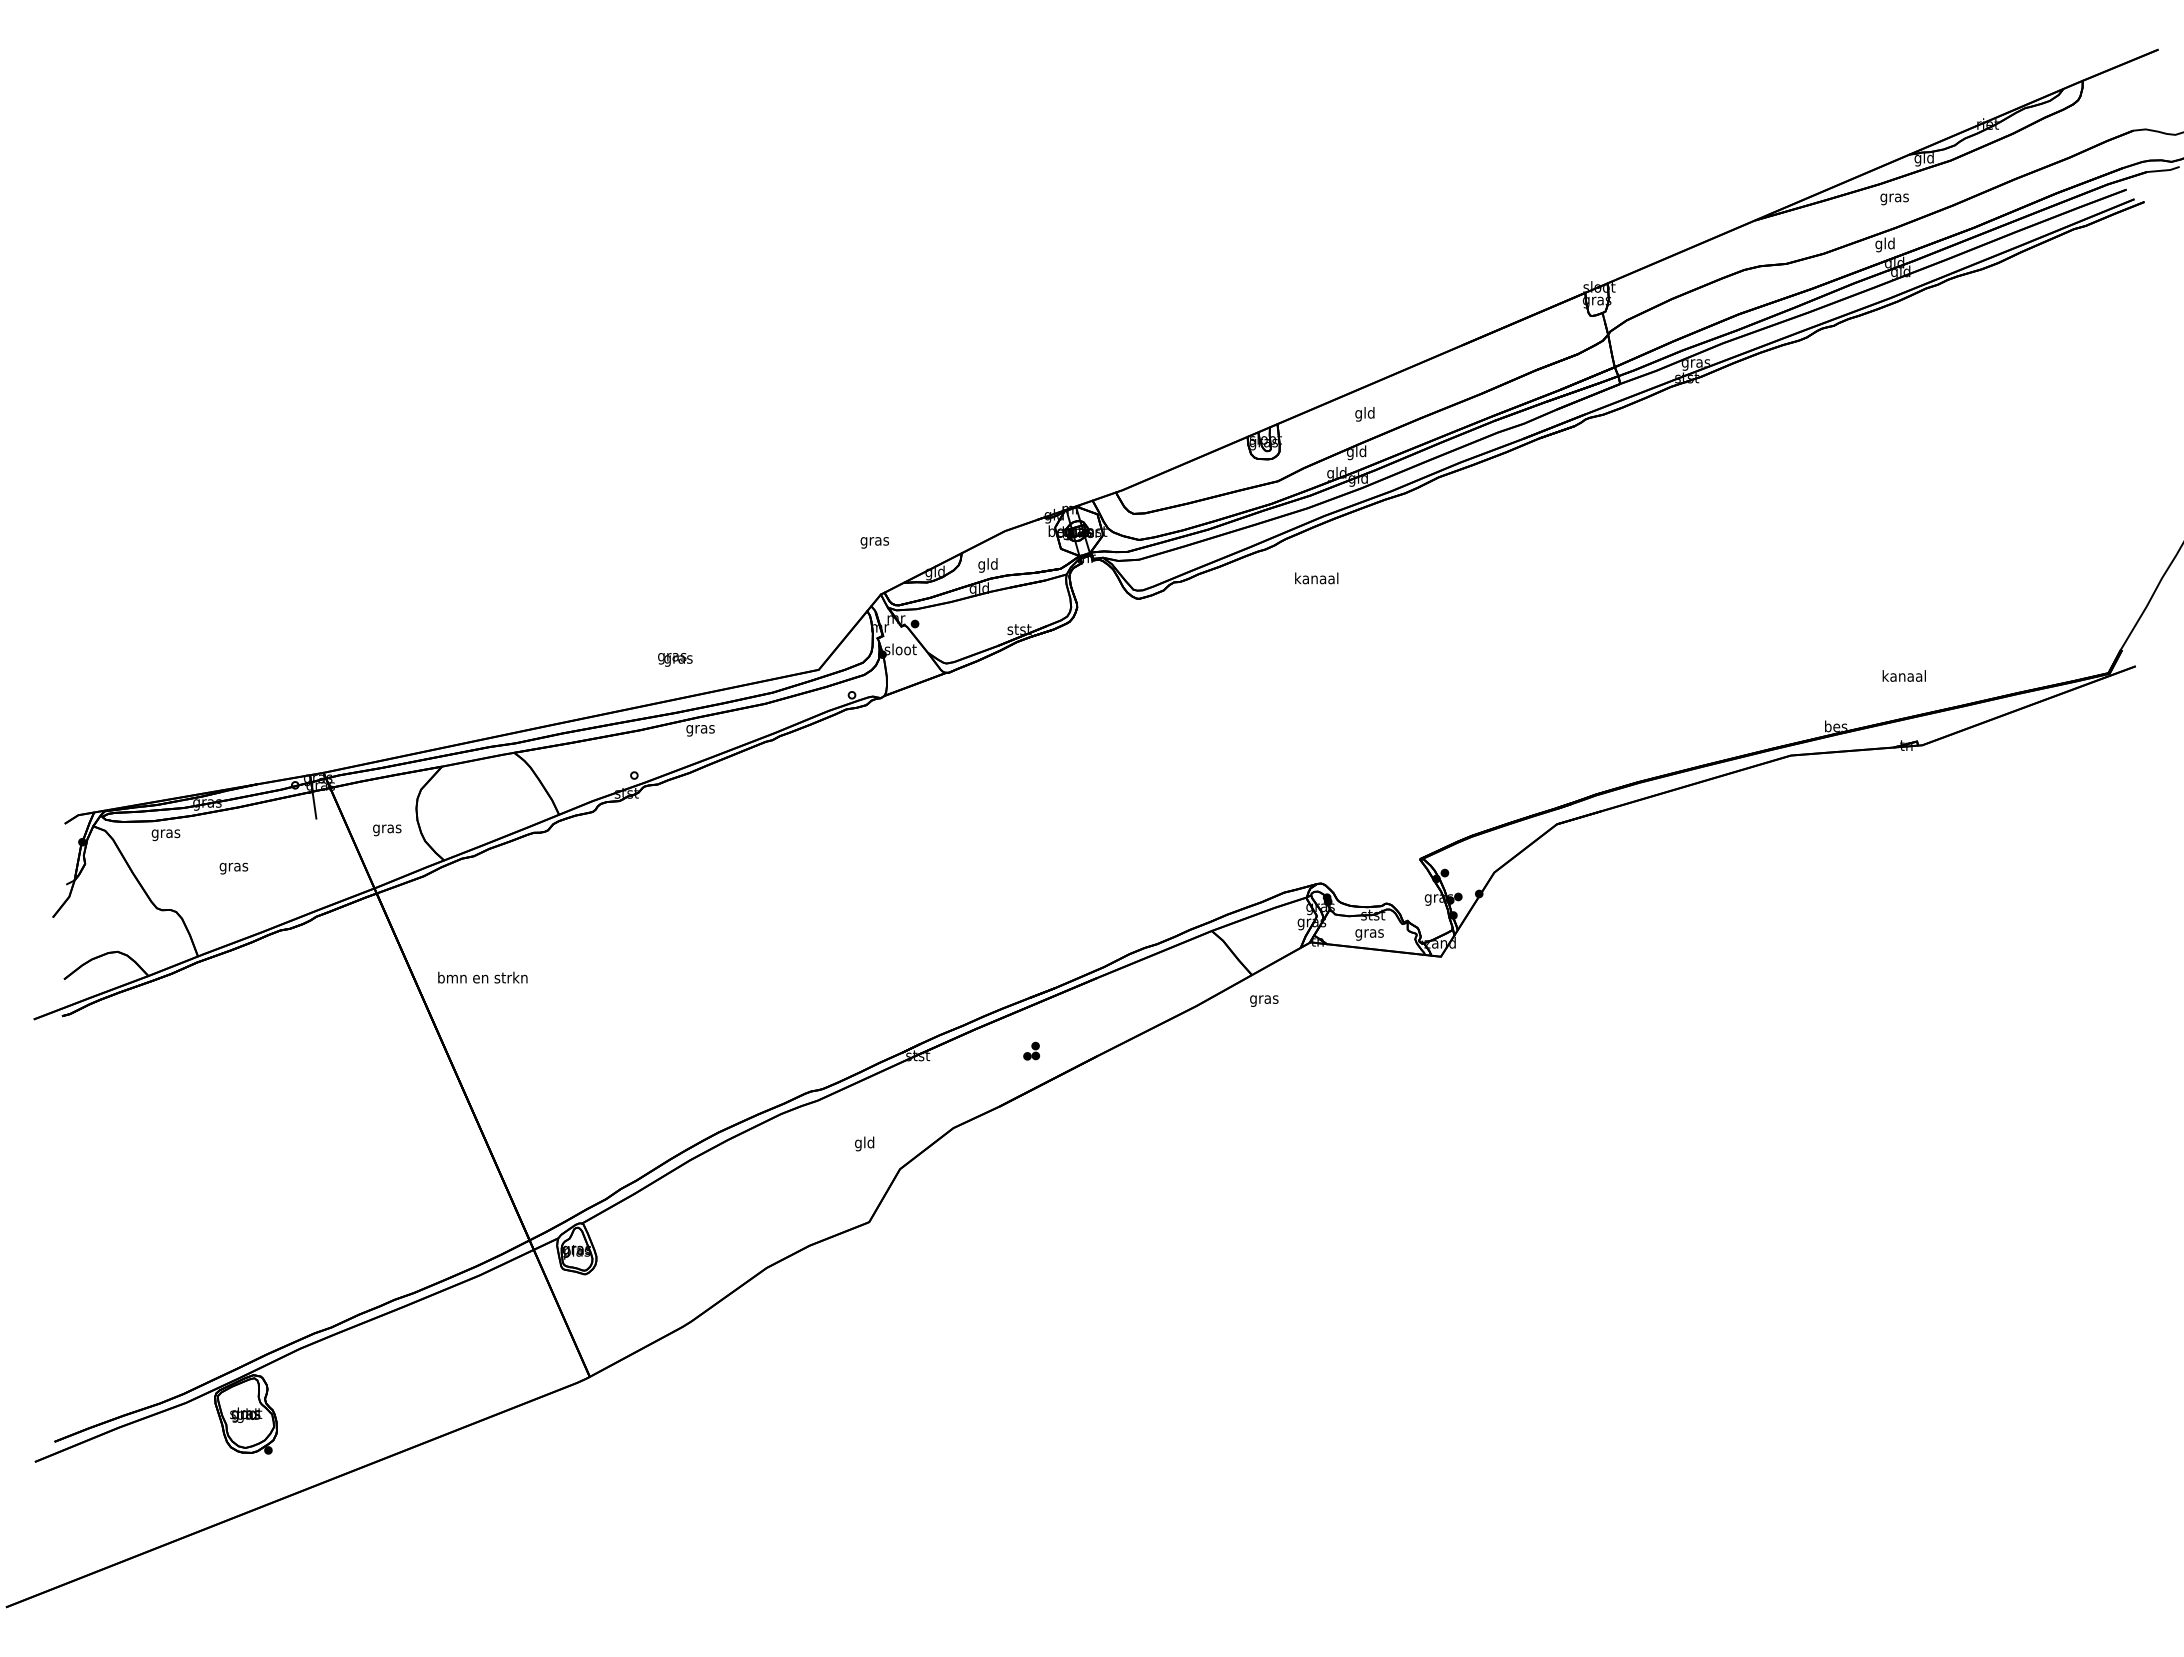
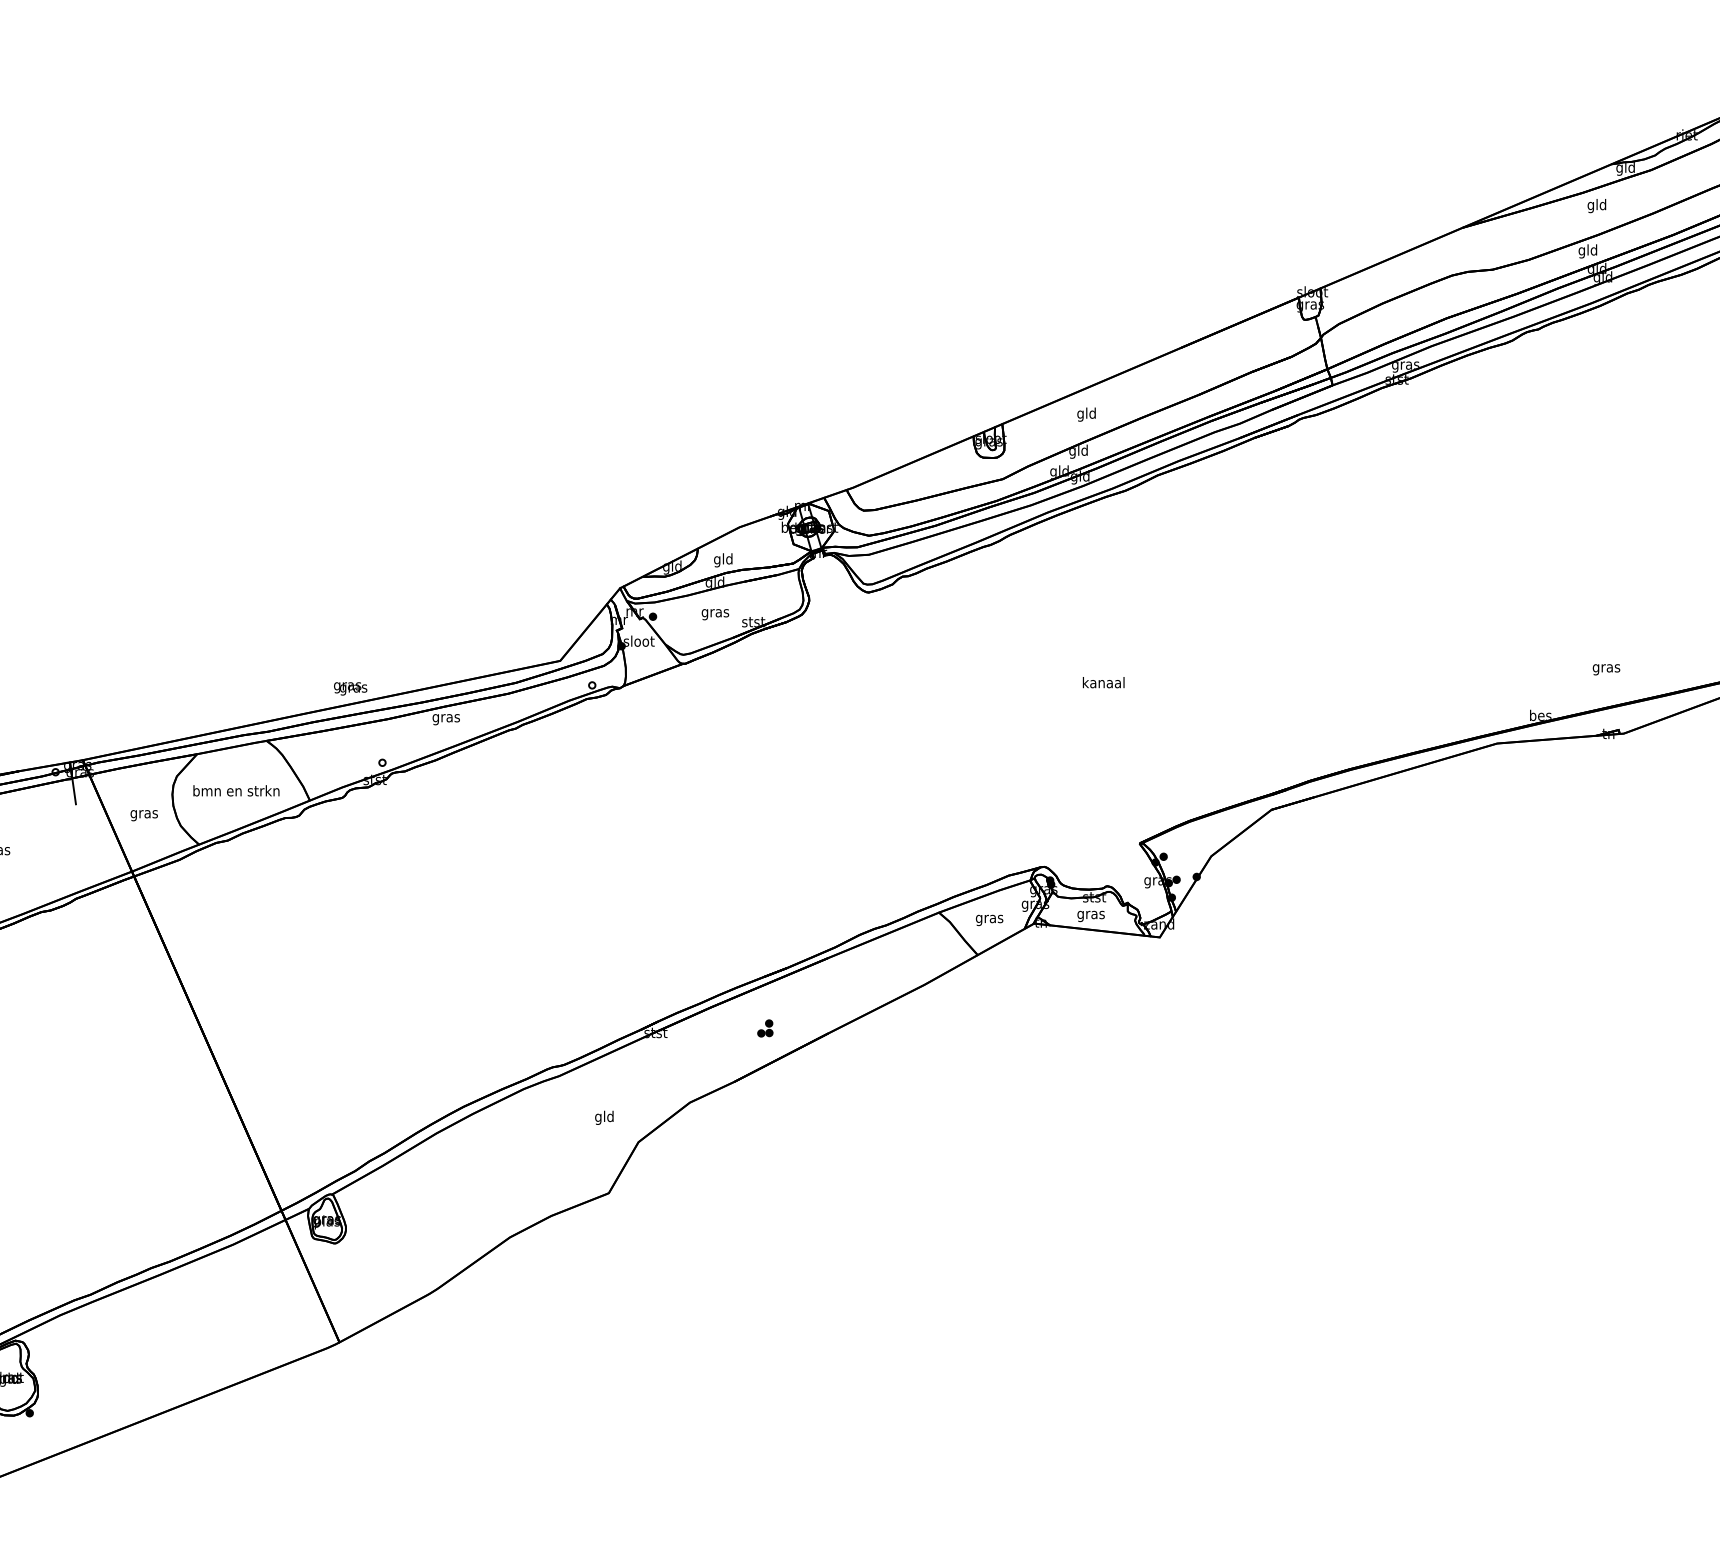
text: (1894, 197) -> (1596, 205), gras -> gld
text: (874, 542) -> (715, 614), moved
text: (1316, 578) -> (1103, 682), moved
text: (675, 659) -> (350, 688), moved
text: (1903, 677) -> (1605, 668), kanaal -> gras
text: (482, 977) -> (236, 790), moved
text: (1264, 1000) -> (989, 919), moved

